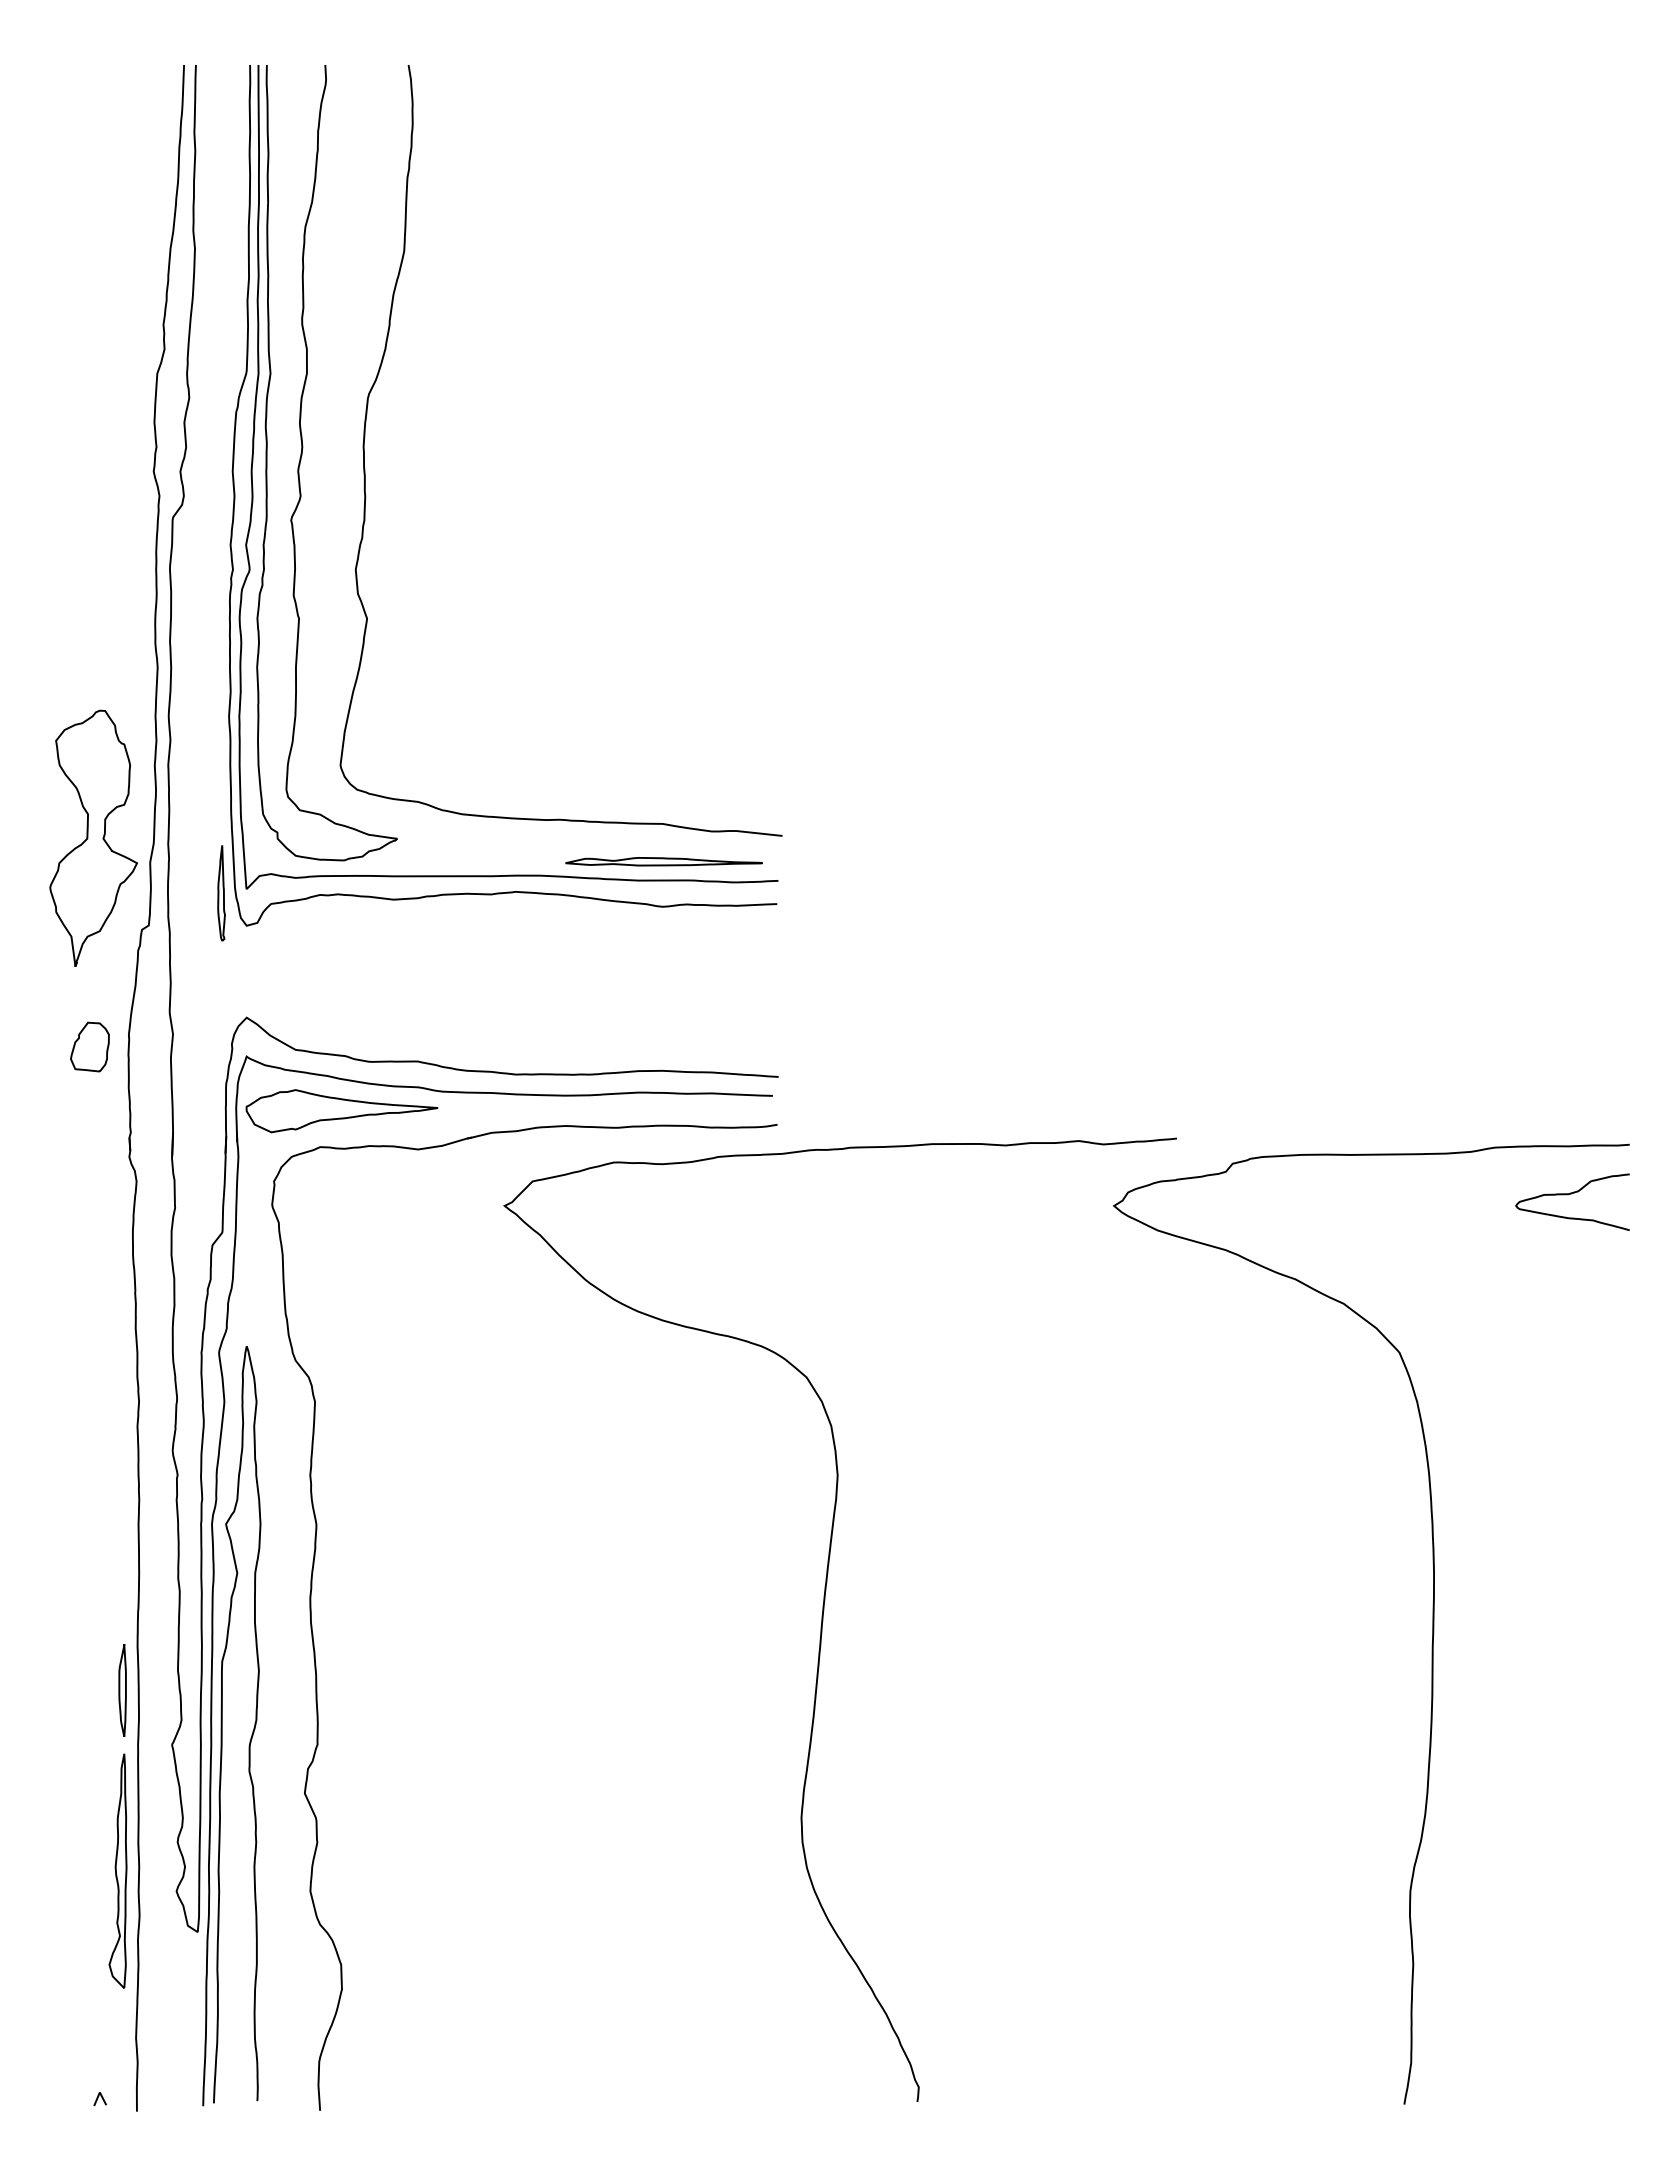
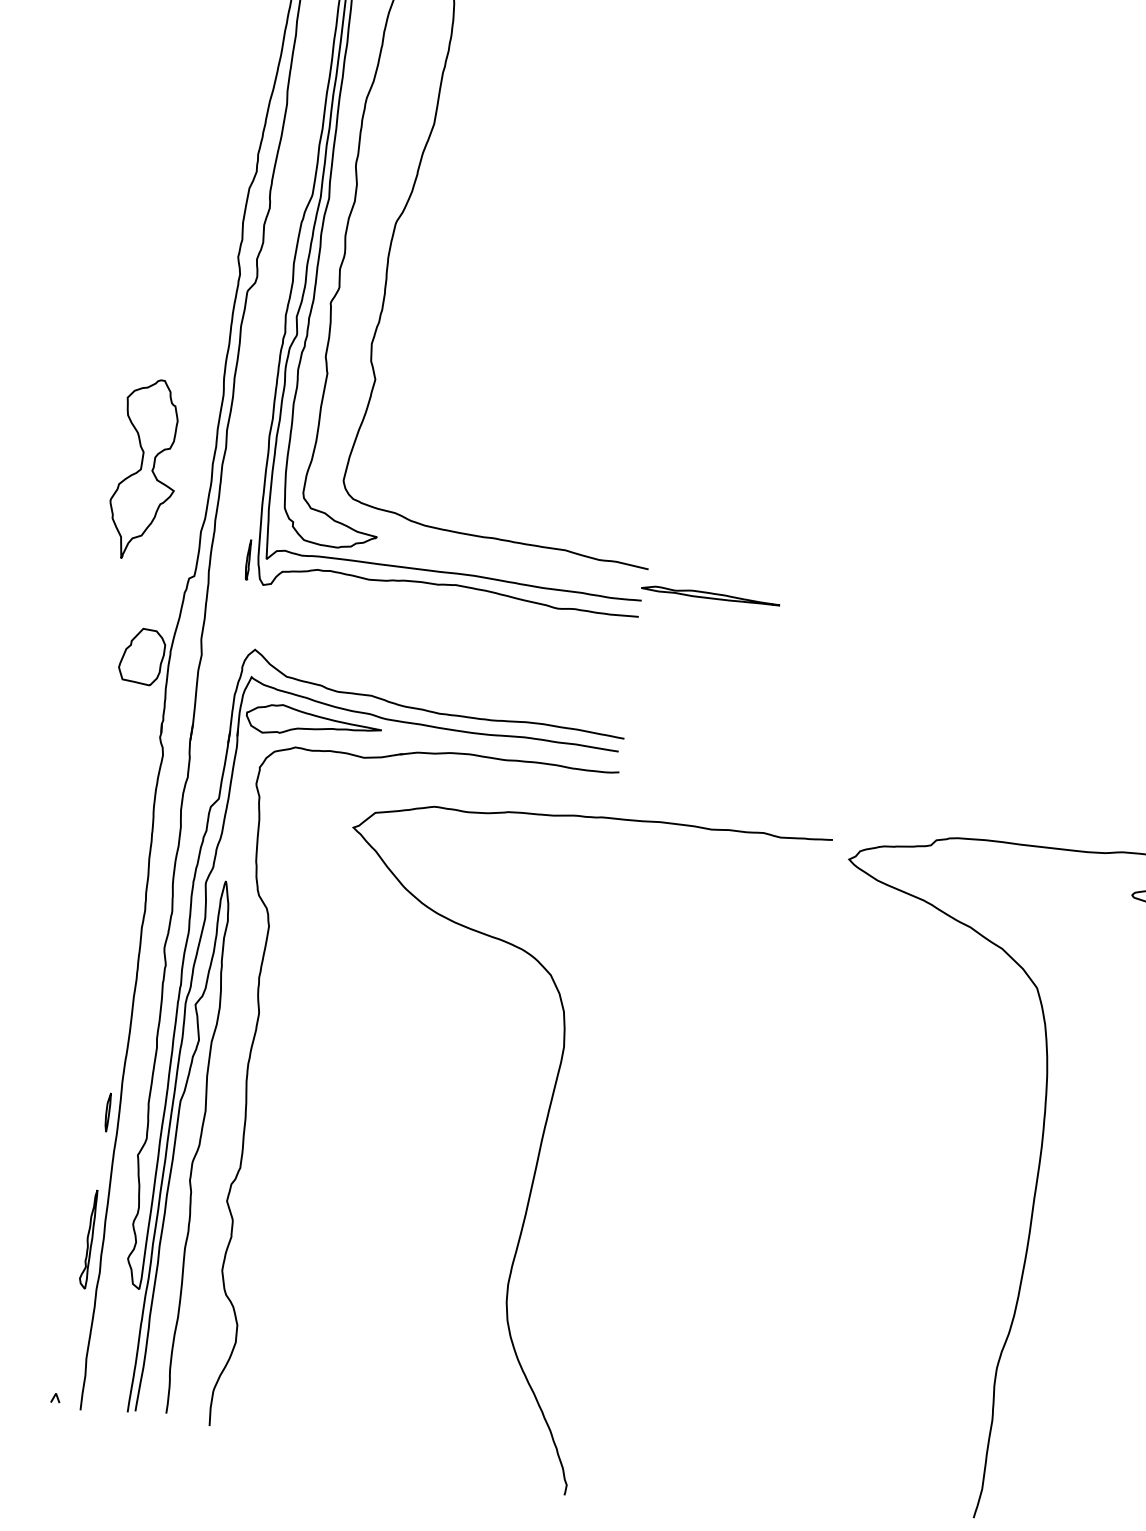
part: (93, 837) -> (145, 469), moved
part: (663, 861) -> (710, 595), moved
part: (221, 893) -> (248, 560), size x0.6
part: (89, 1046) -> (141, 656), size x1.6
curve: (823, 1619) -> (541, 1147), moved
part: (122, 1690) -> (107, 1112), size x0.6
part: (117, 1870) -> (88, 1238), size x0.6

